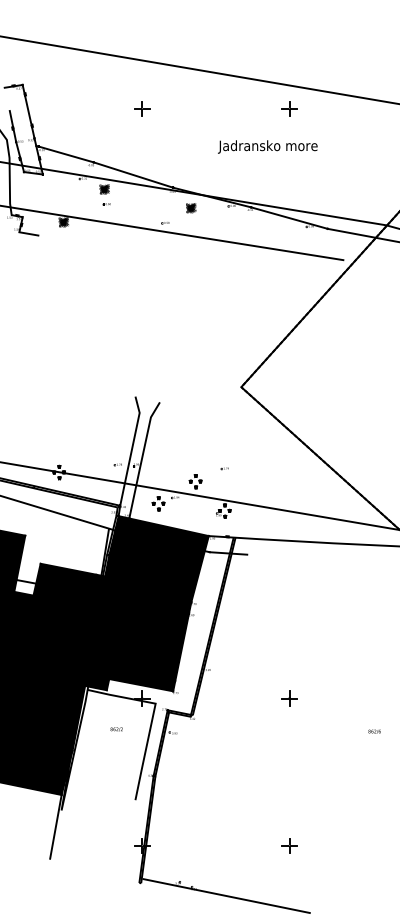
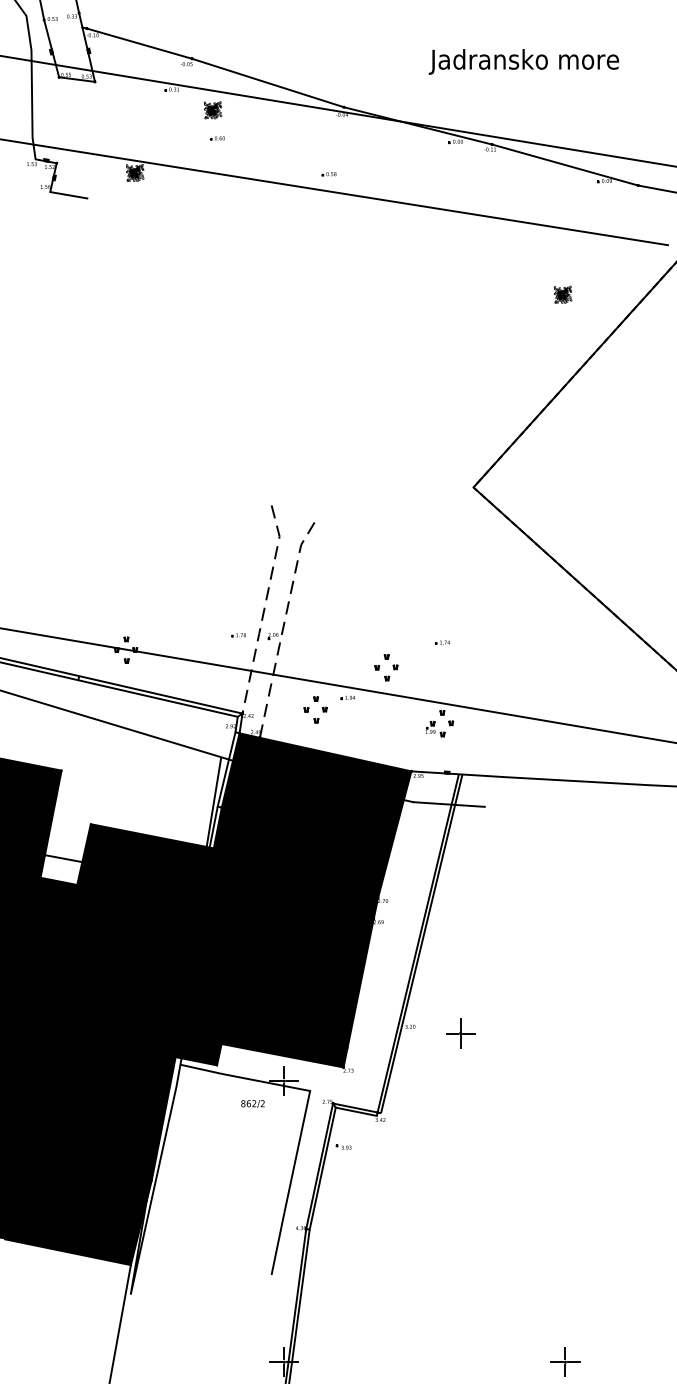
text: (267, 146) -> (523, 60), moved
part: (191, 208) -> (563, 295), moved
line: (131, 451) -> (264, 610), solid -> dashed
line: (142, 458) -> (285, 623), solid -> dashed
part: (289, 698) -> (460, 1033), moved
text: (116, 729) -> (252, 1103), moved

